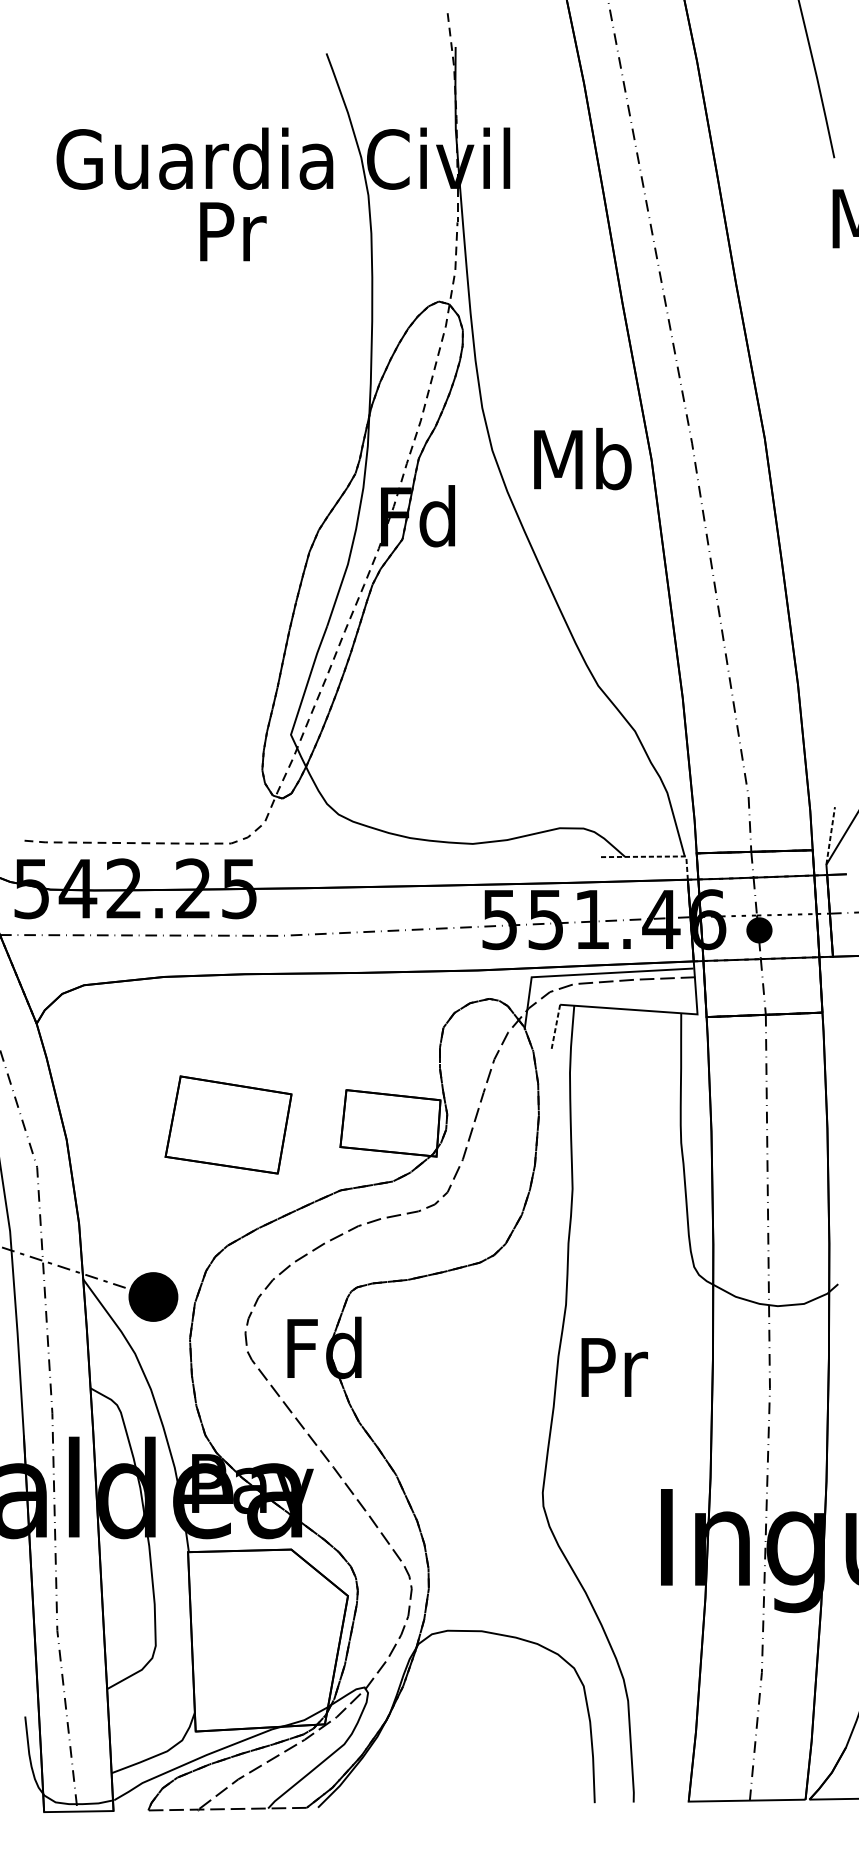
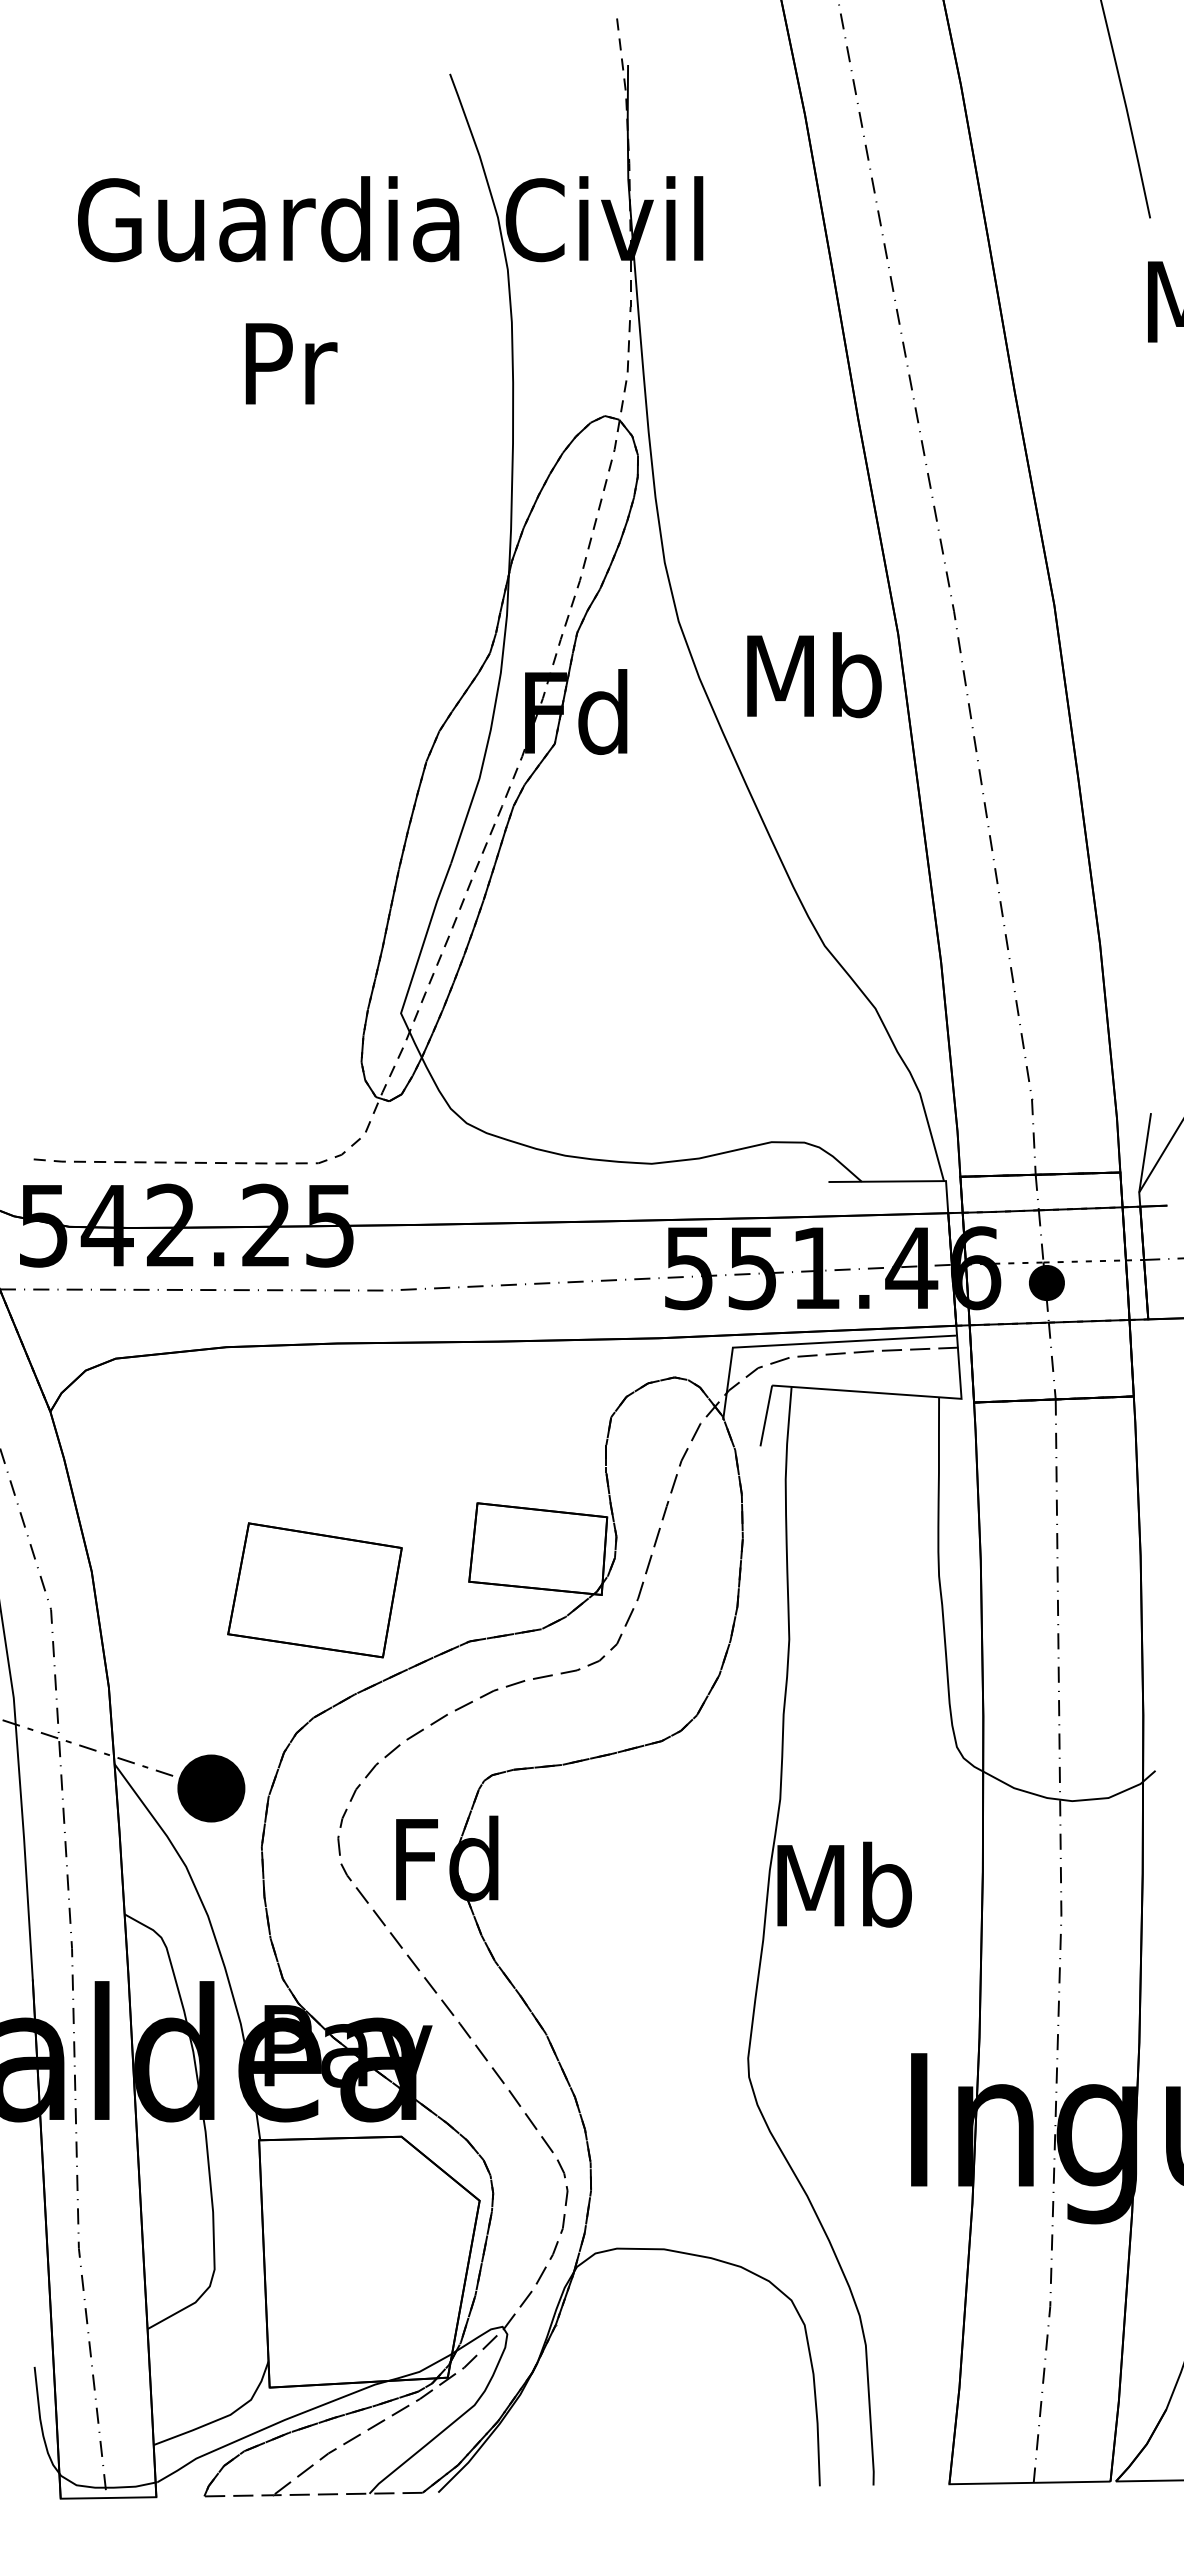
text: (233, 231) -> (291, 363), moved
text: (582, 459) -> (814, 675), moved
line: (830, 835) -> (1145, 1152), dashed -> solid
line: (656, 856) -> (904, 1181), dashed -> solid
line: (556, 1026) -> (766, 1415), dashed -> solid
part: (228, 1125) -> (314, 1590), moved
text: (612, 1366) -> (844, 1884), Pr -> Mb

